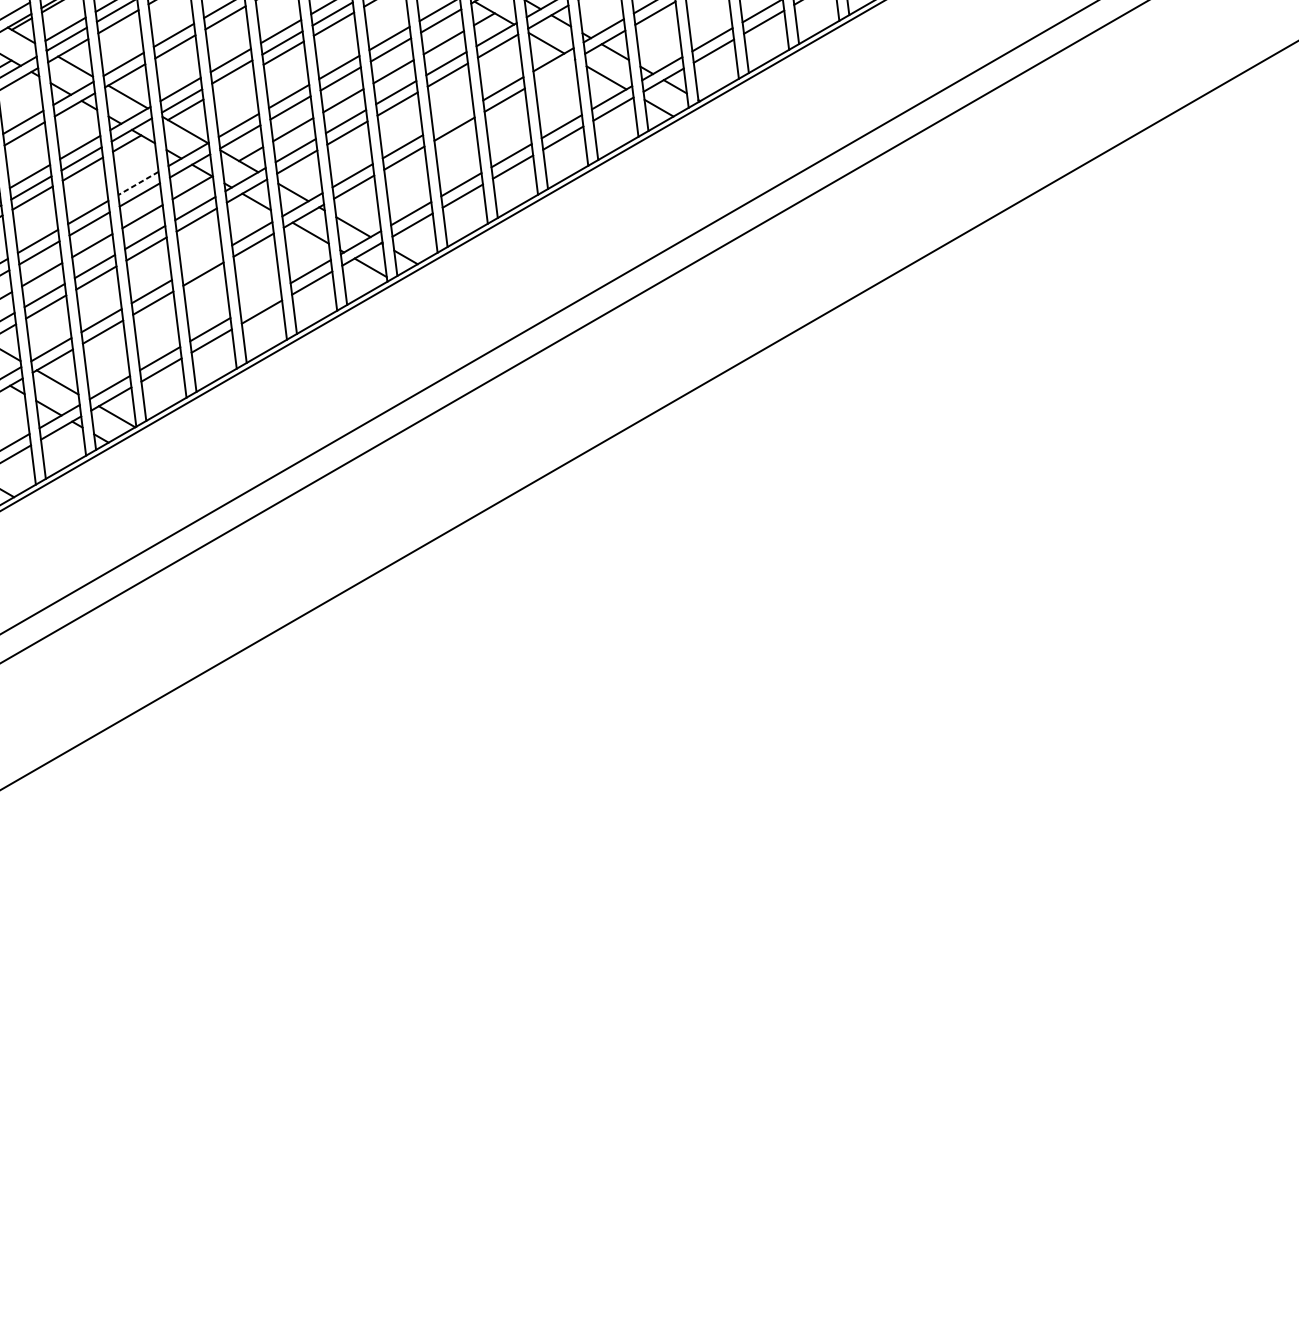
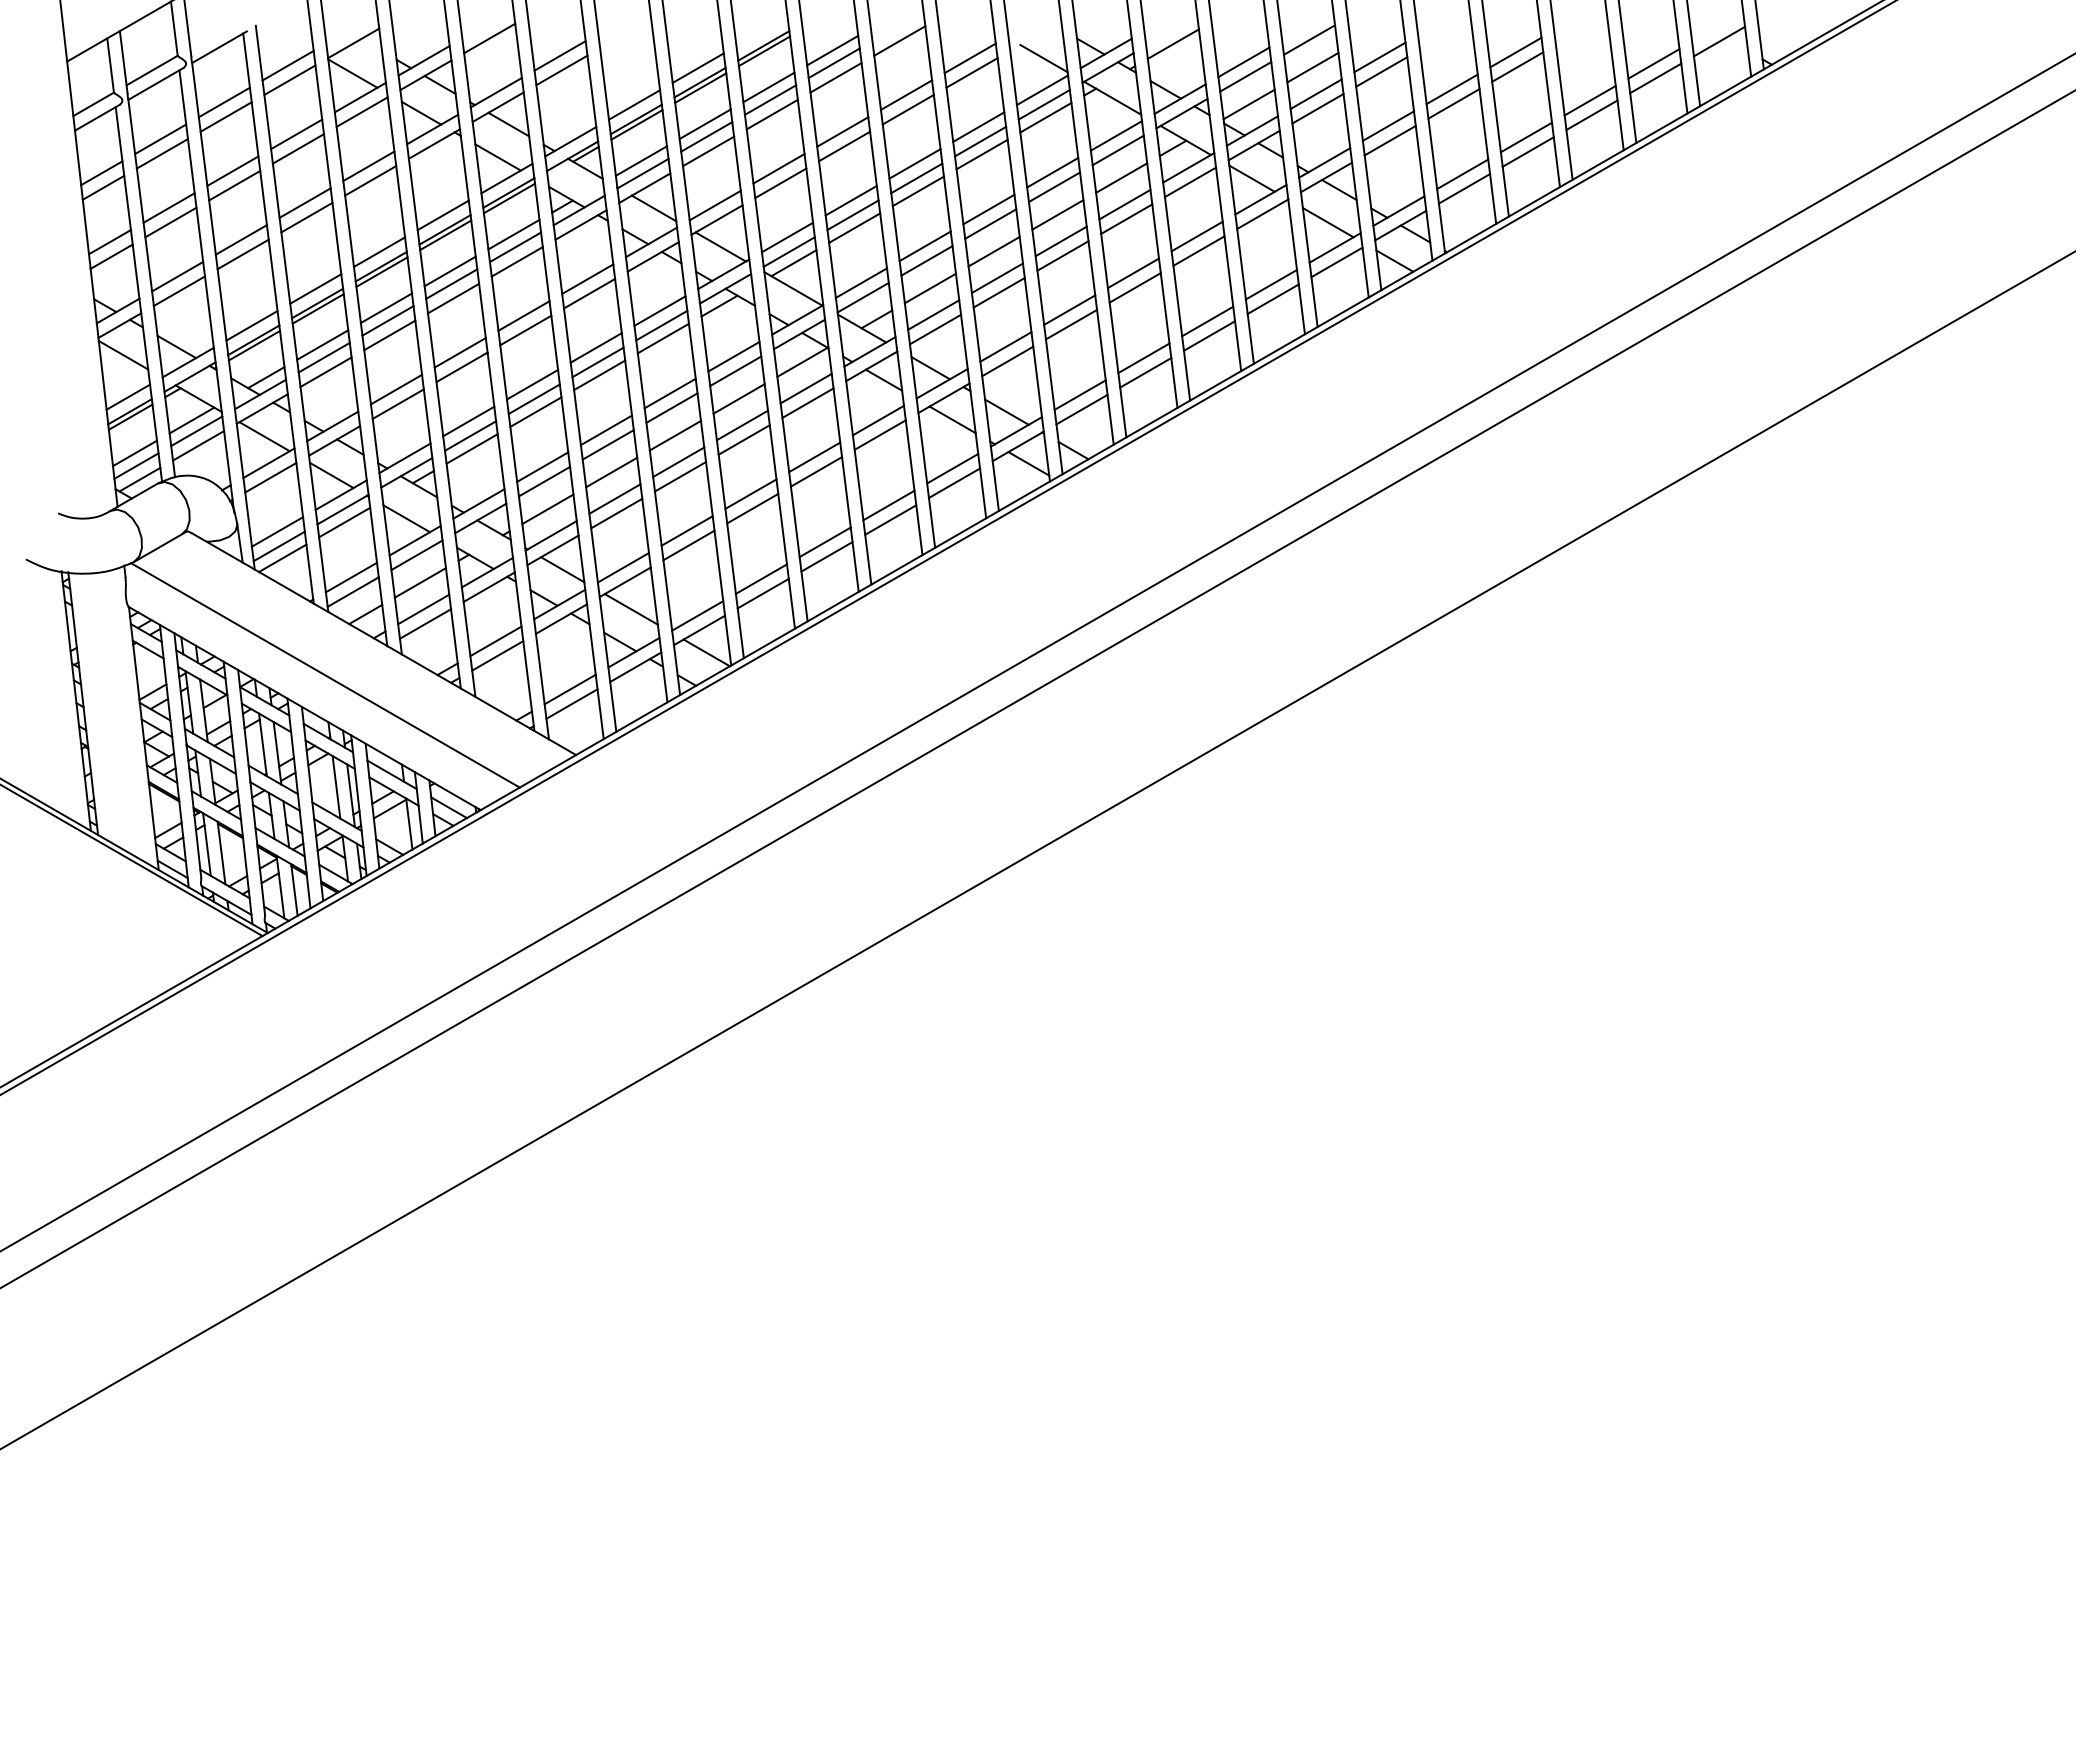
line: (554, 71) -> (1262, 214), added
line: (233, 81) -> (854, 227), added
line: (452, 117) -> (1132, 273), added
line: (138, 184) -> (733, 357), dashed -> solid
line: (201, 262) -> (814, 457), added
line: (260, 300) -> (888, 505), added

